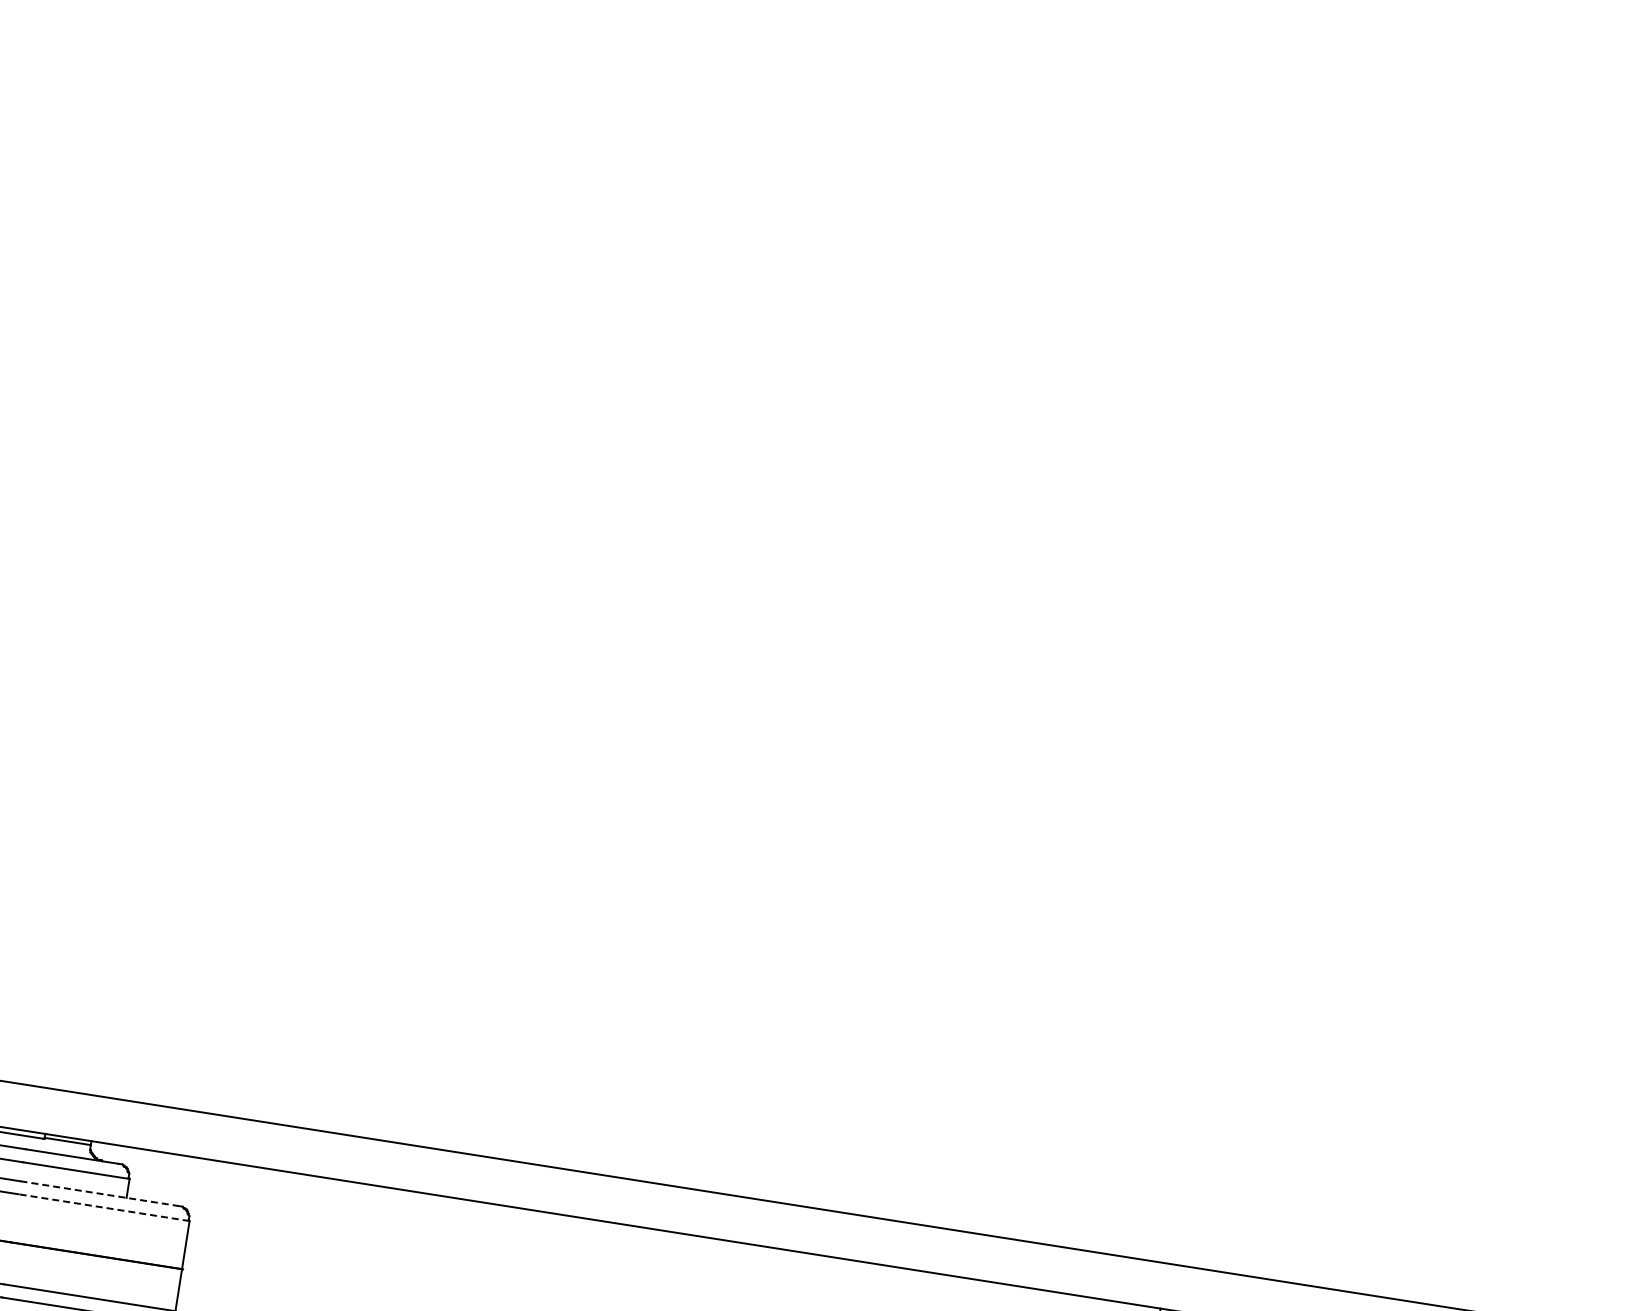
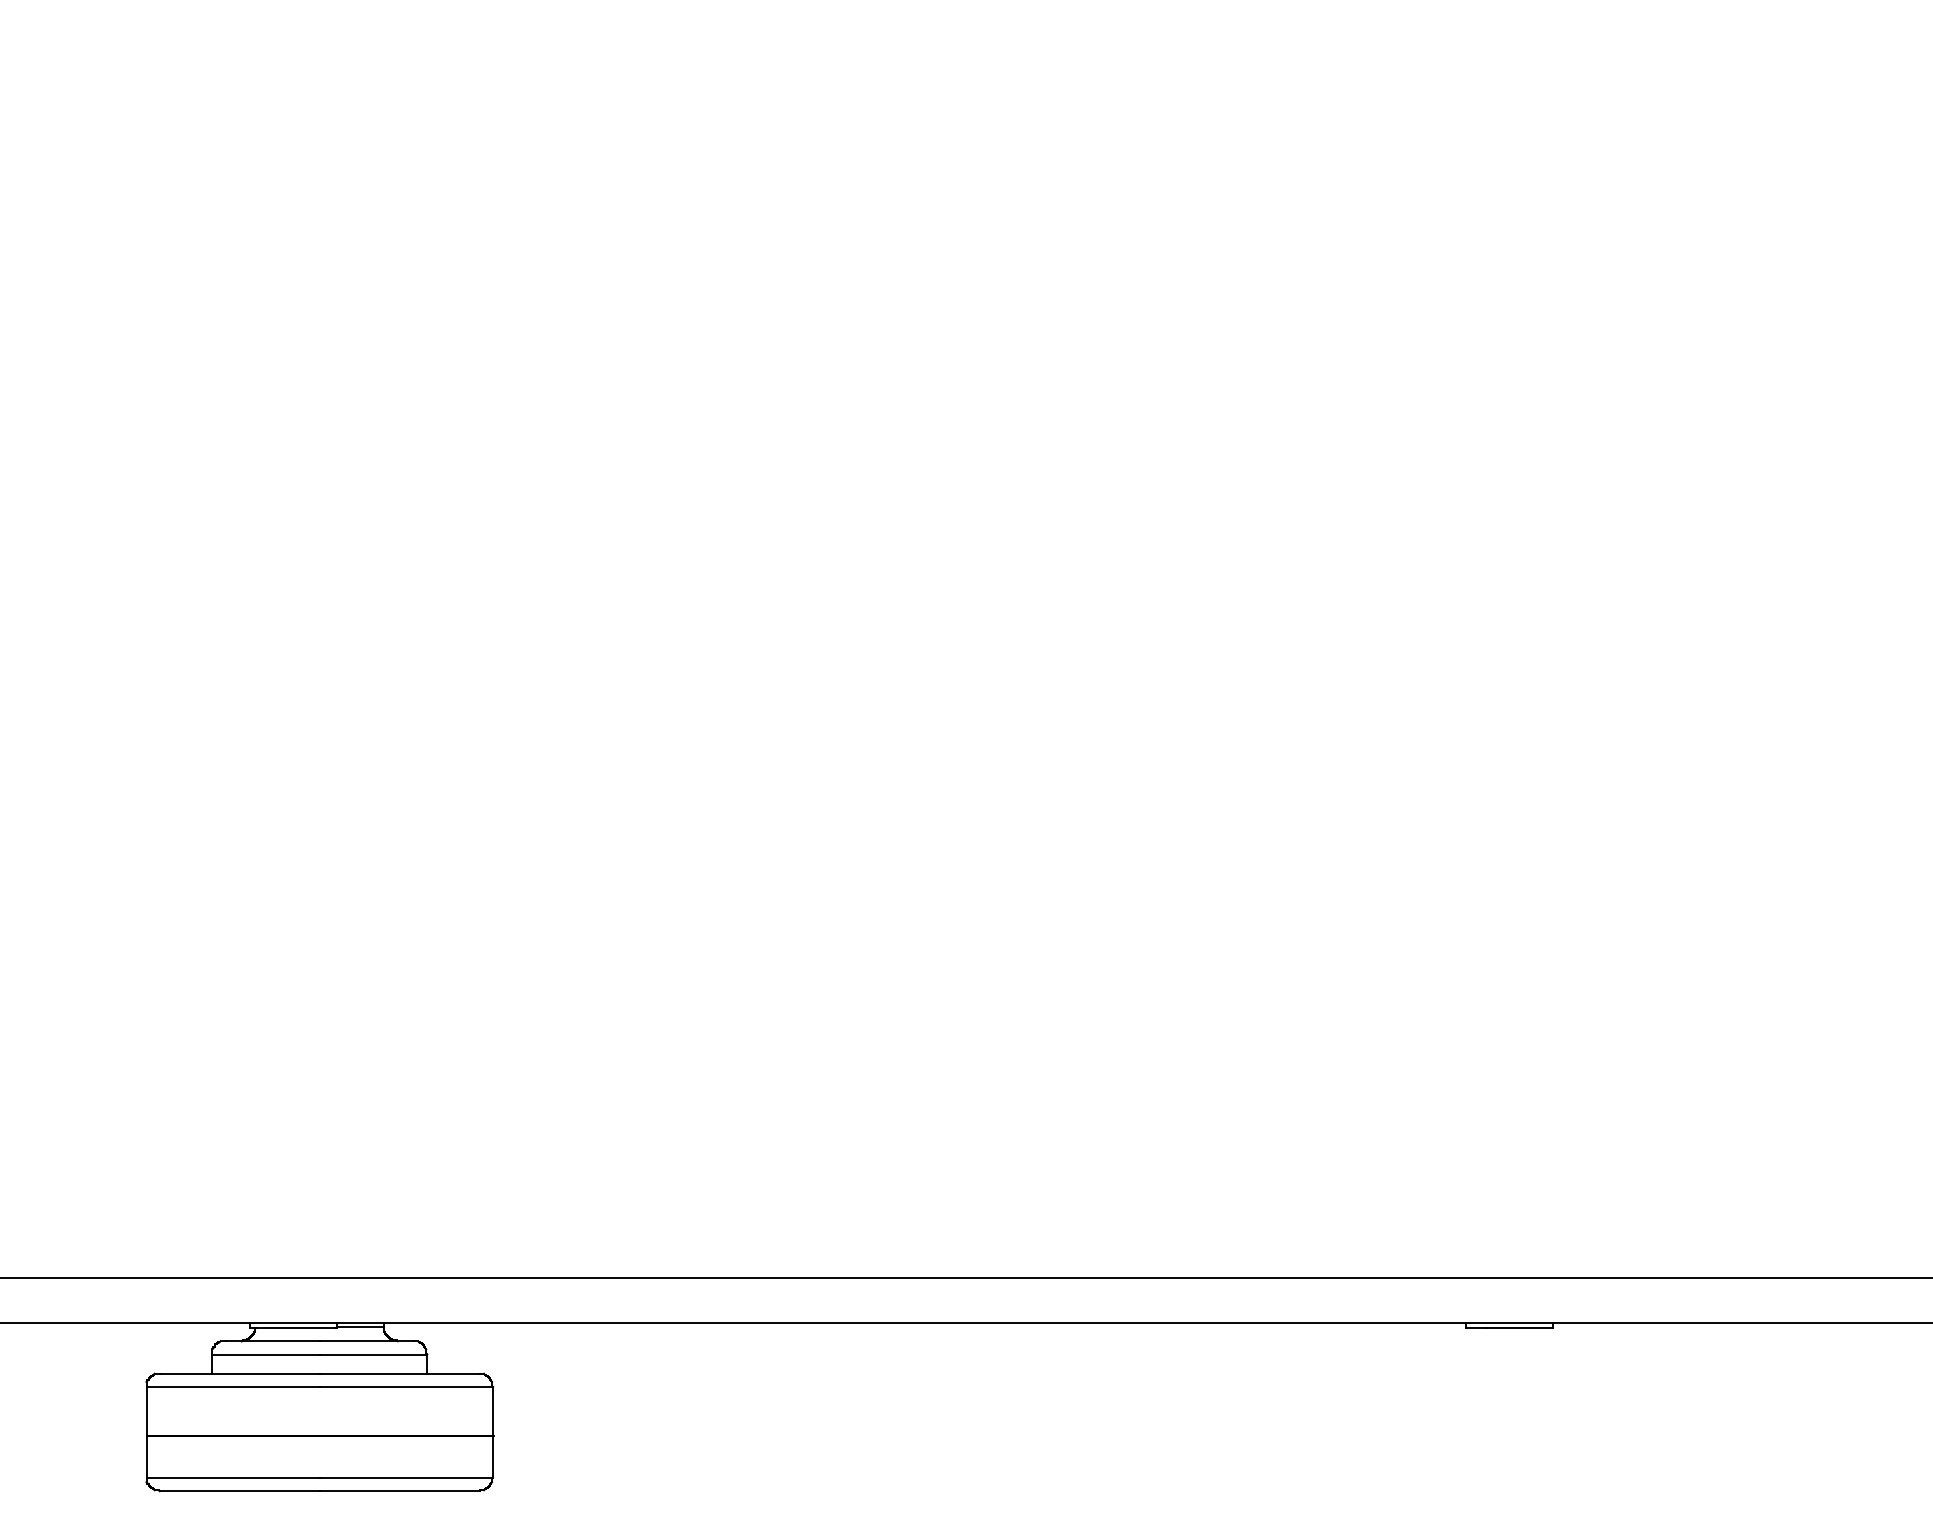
line: (100, 1193) -> (400, 1373), dashed -> solid
line: (104, 1207) -> (406, 1386), dashed -> solid

